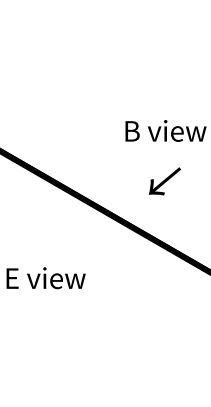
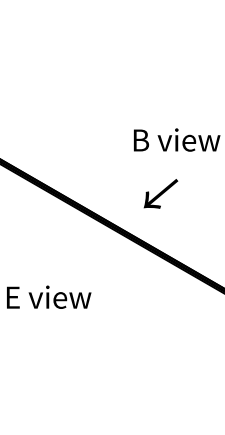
text: (164, 181) -> (160, 194), moved

